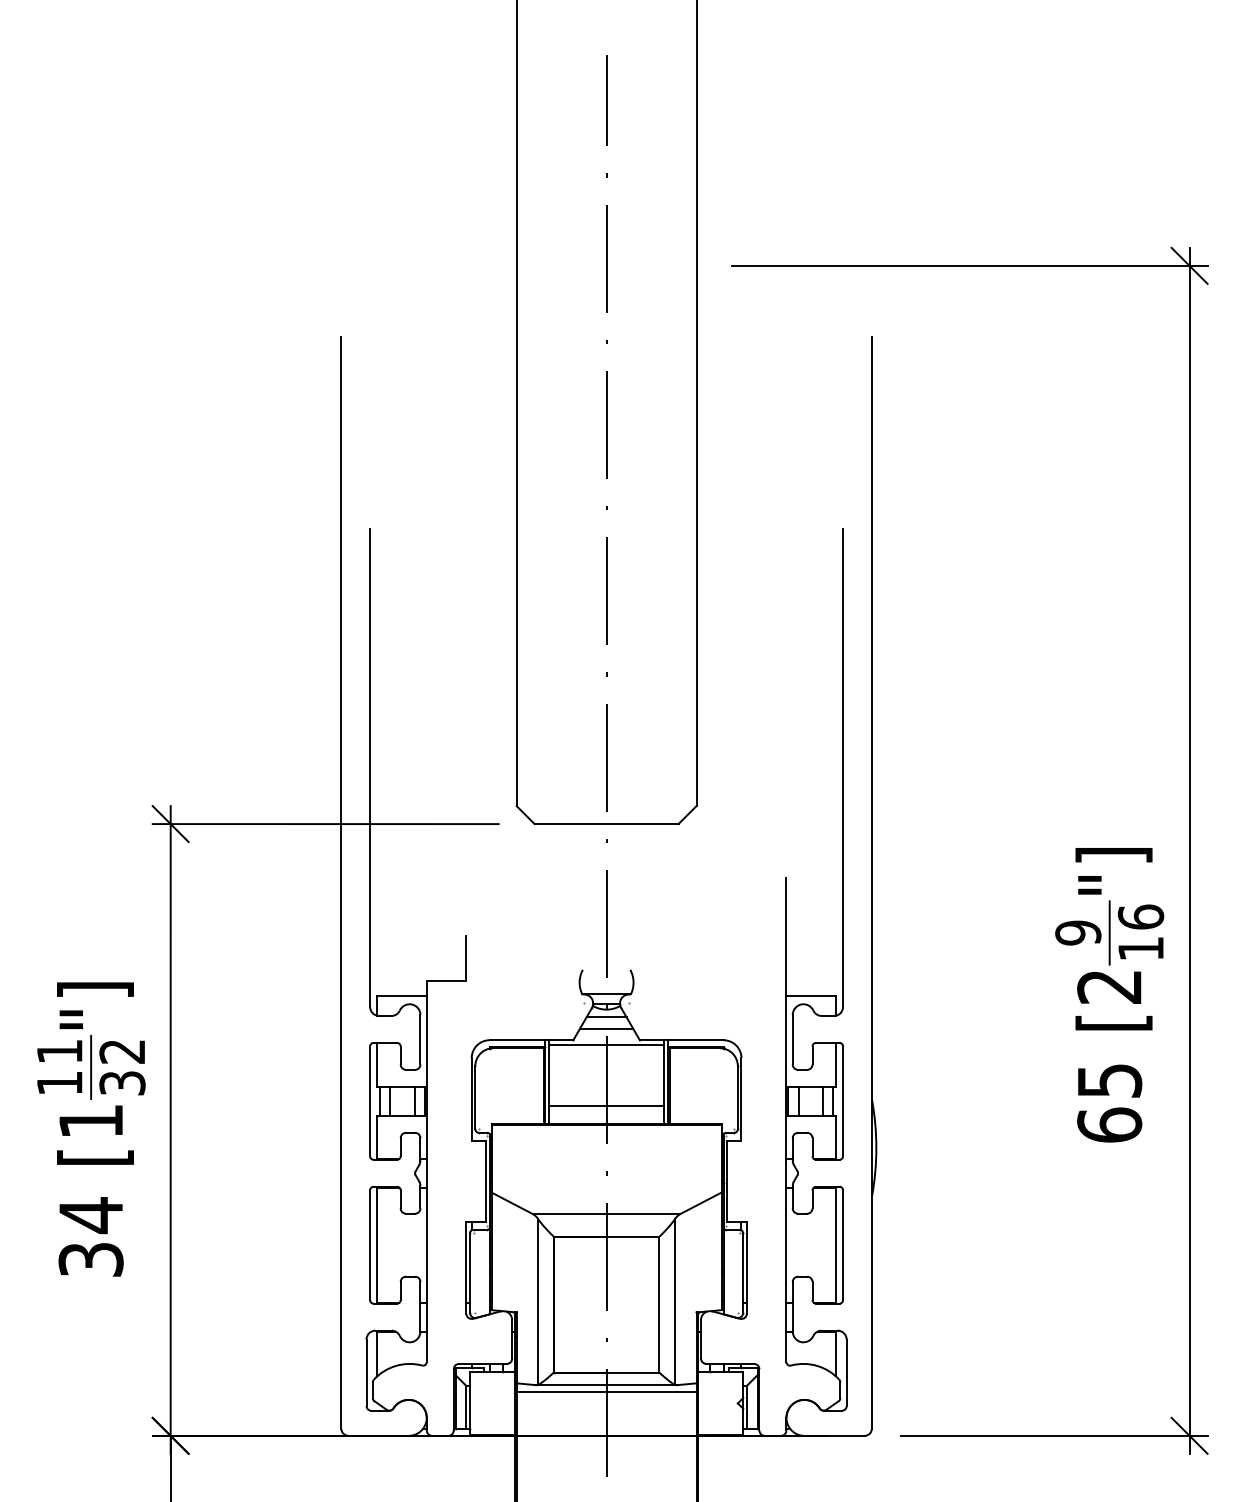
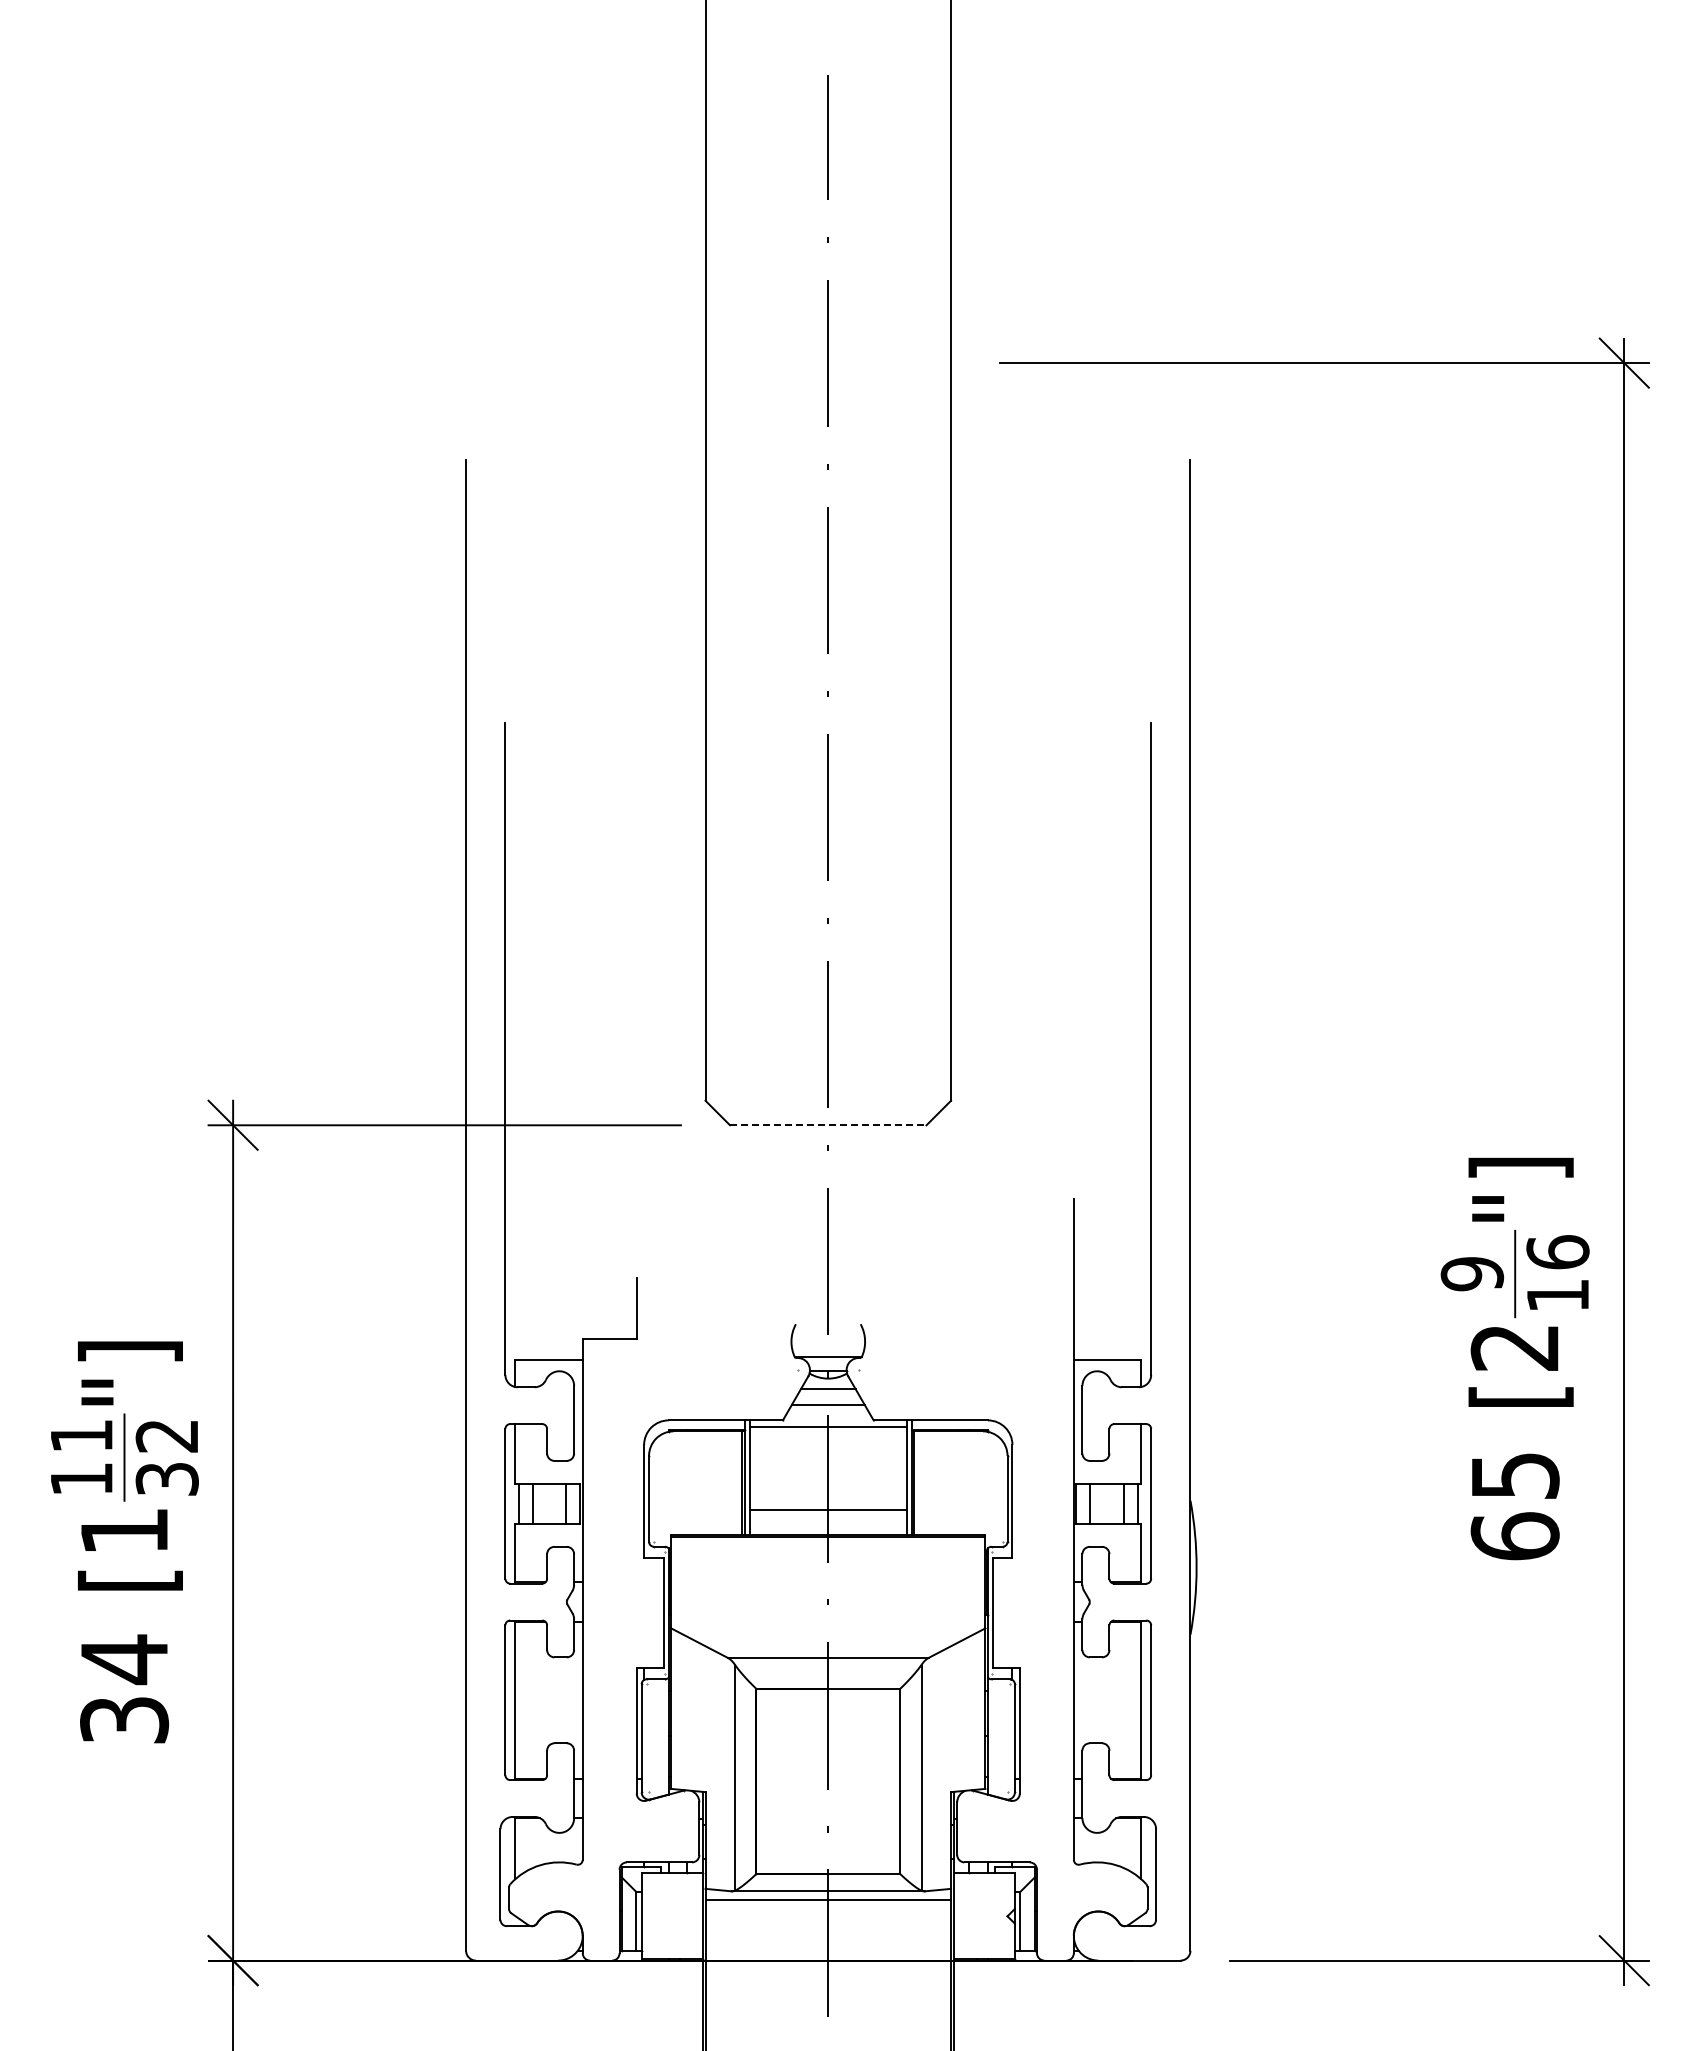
line: (606, 824) -> (828, 1125), solid -> dashed

